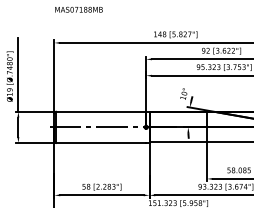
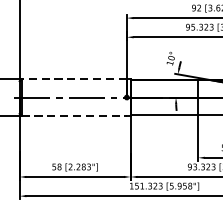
line: (100, 111) -> (73, 79), solid -> dashed
line: (101, 142) -> (74, 115), solid -> dashed

